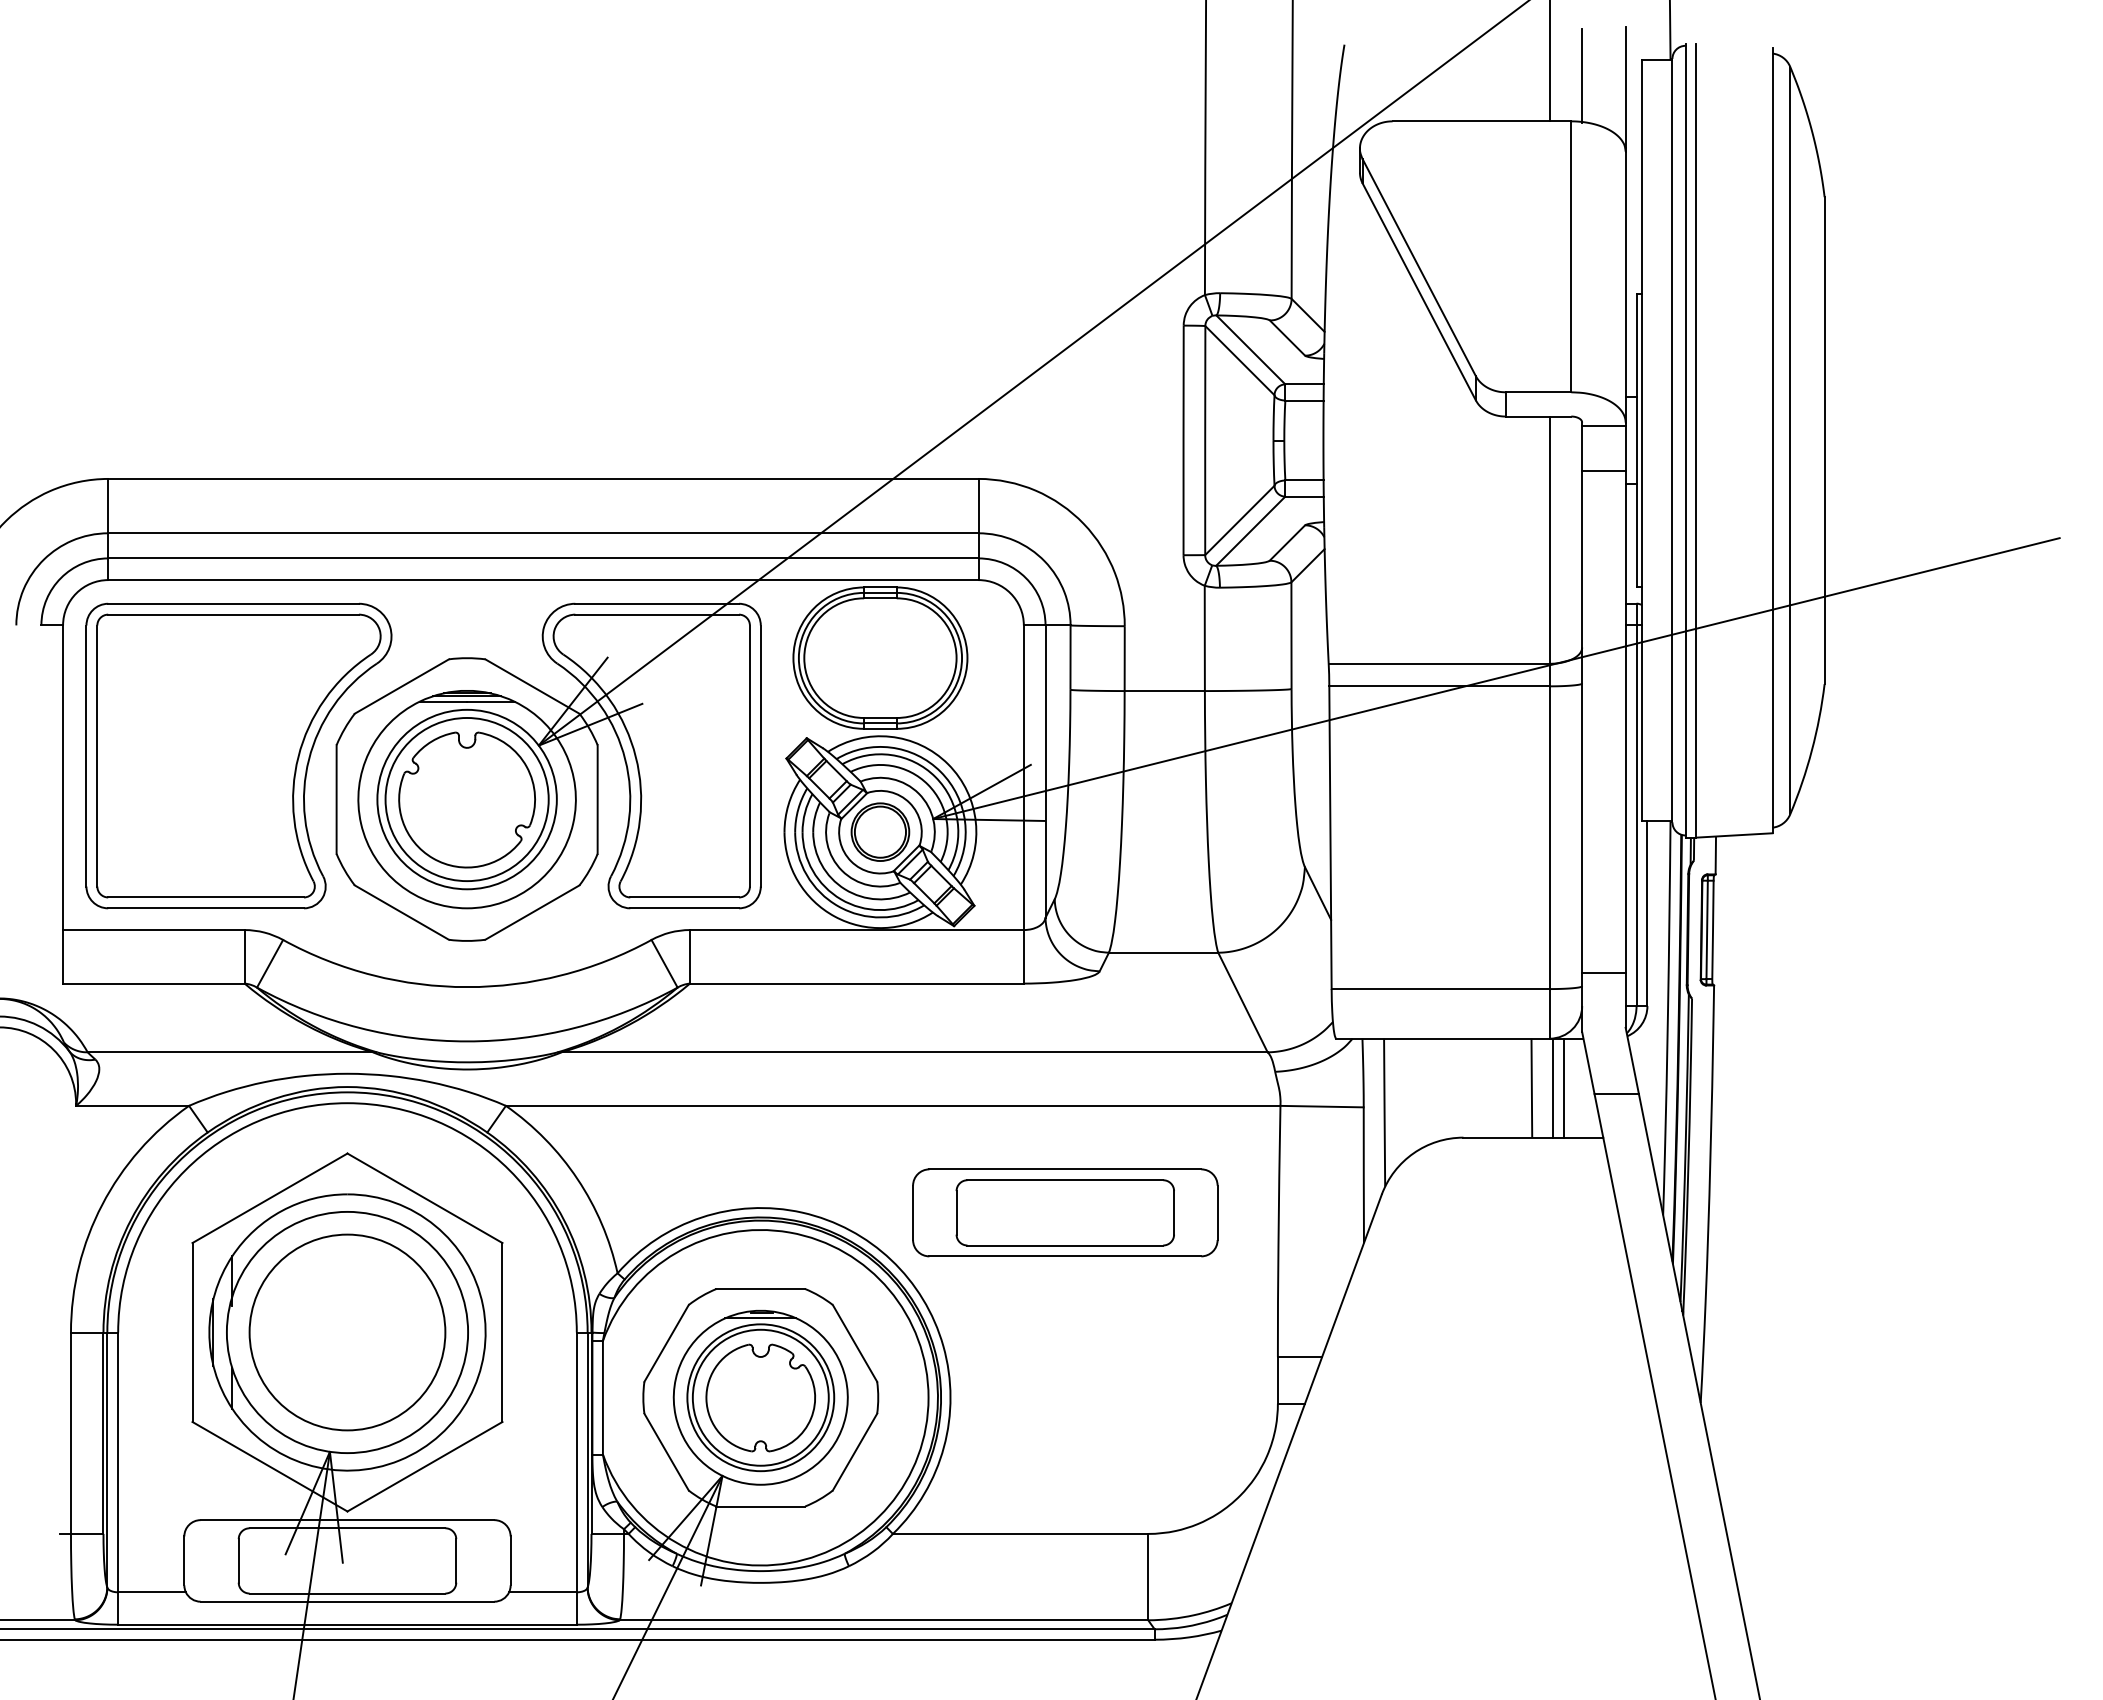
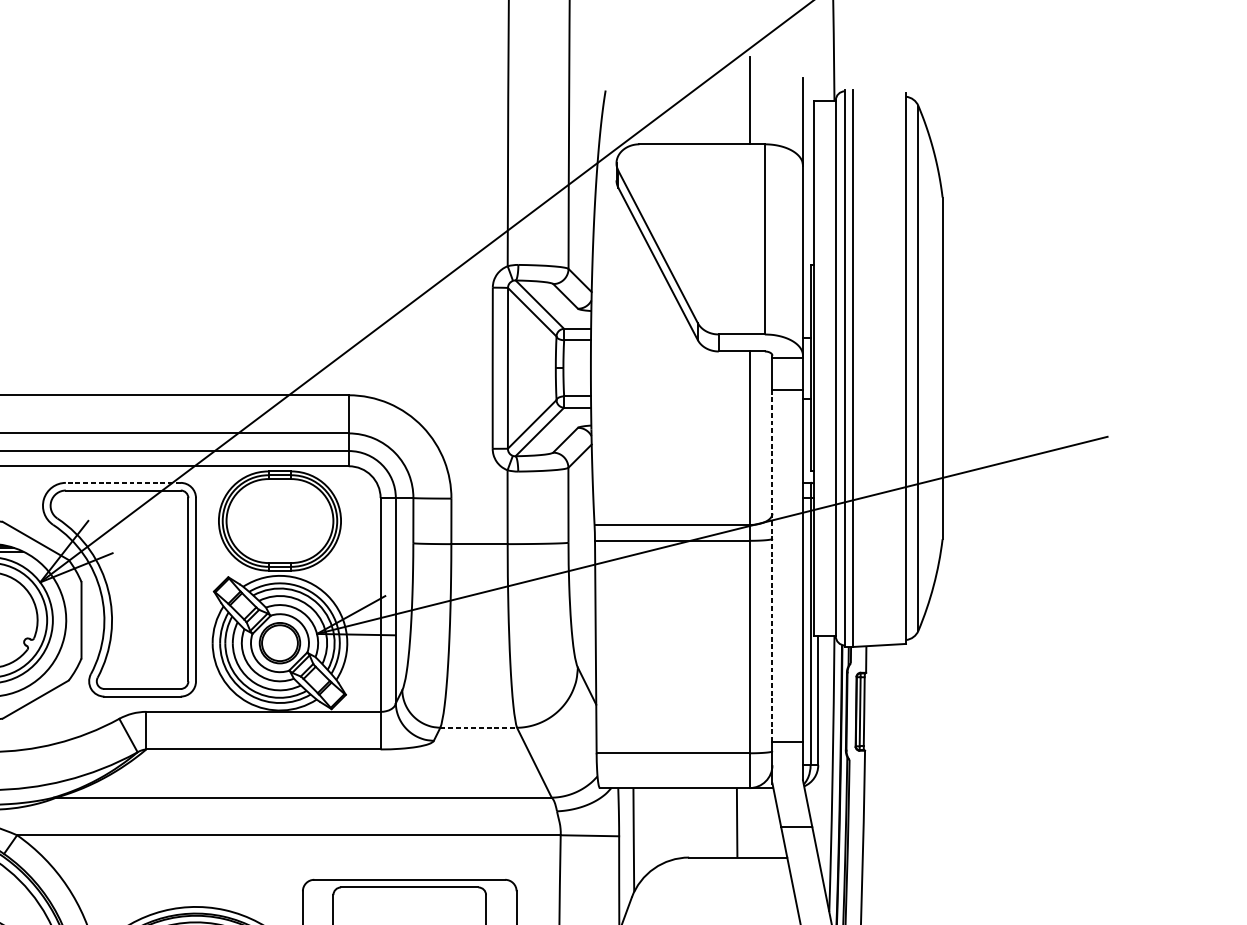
line: (1582, 76) -> (772, 112), removed
line: (657, 603) -> (123, 482), solid -> dashed
line: (1582, 721) -> (772, 565), solid -> dashed
line: (1163, 952) -> (478, 727), solid -> dashed
line: (1553, 1087) -> (752, 822), removed
line: (1564, 1087) -> (760, 822), removed

